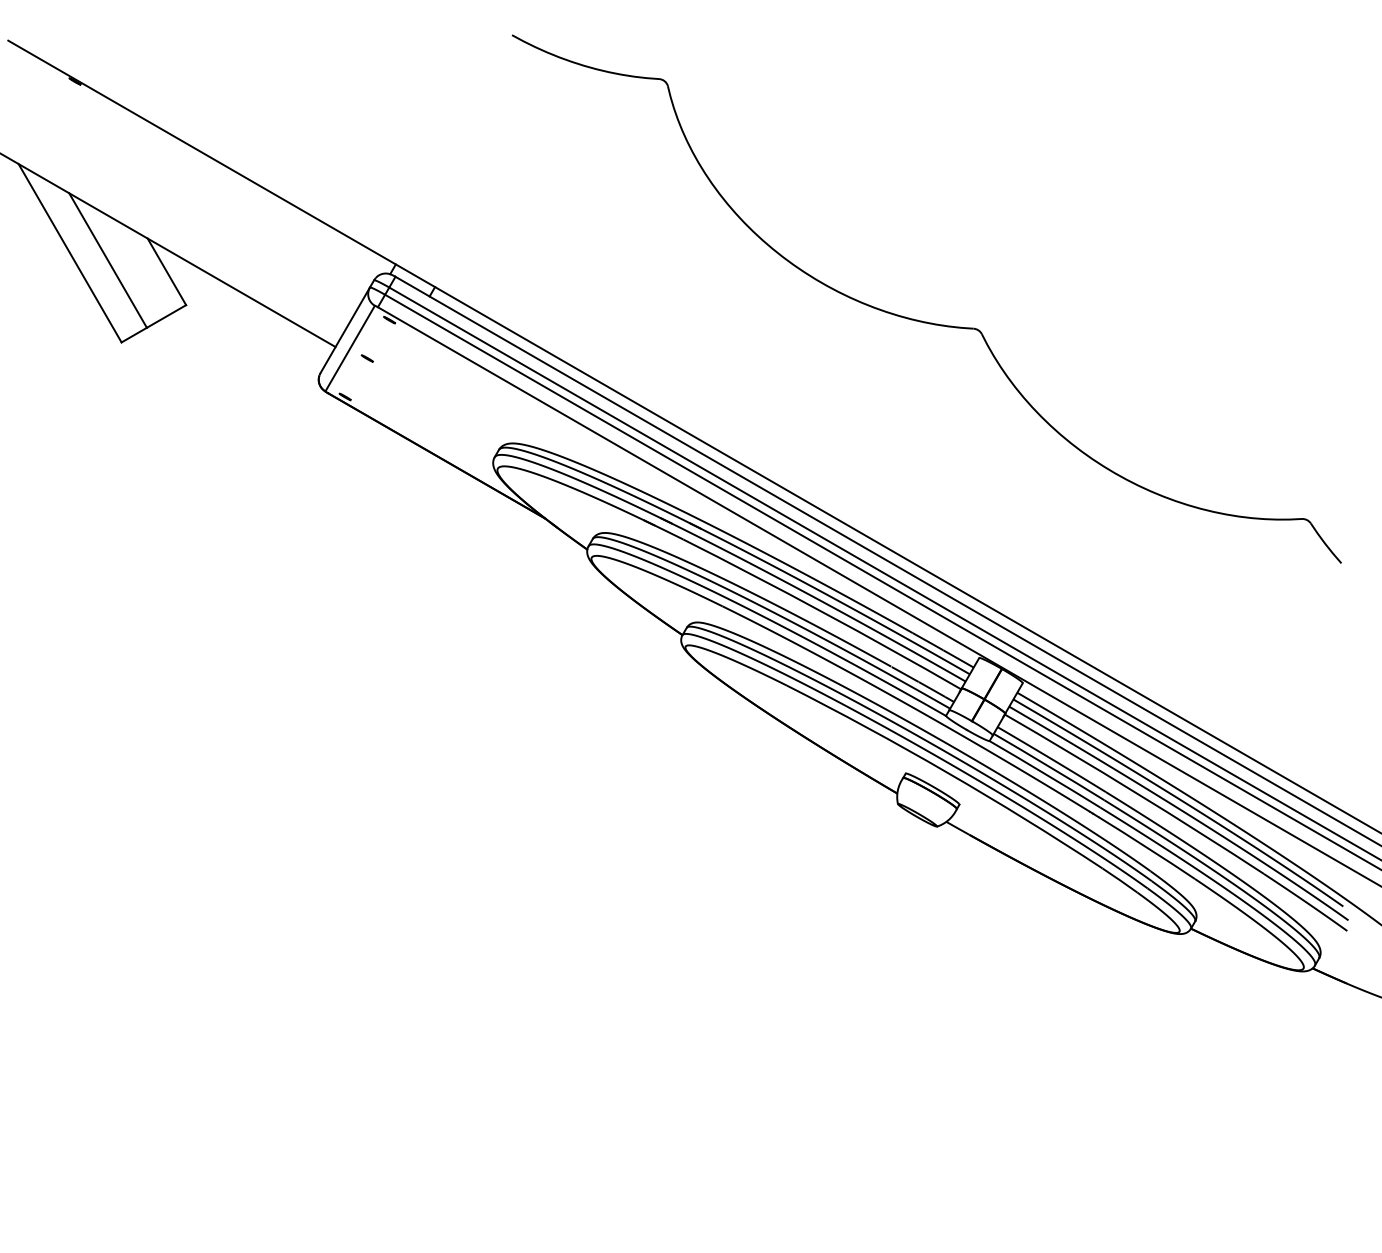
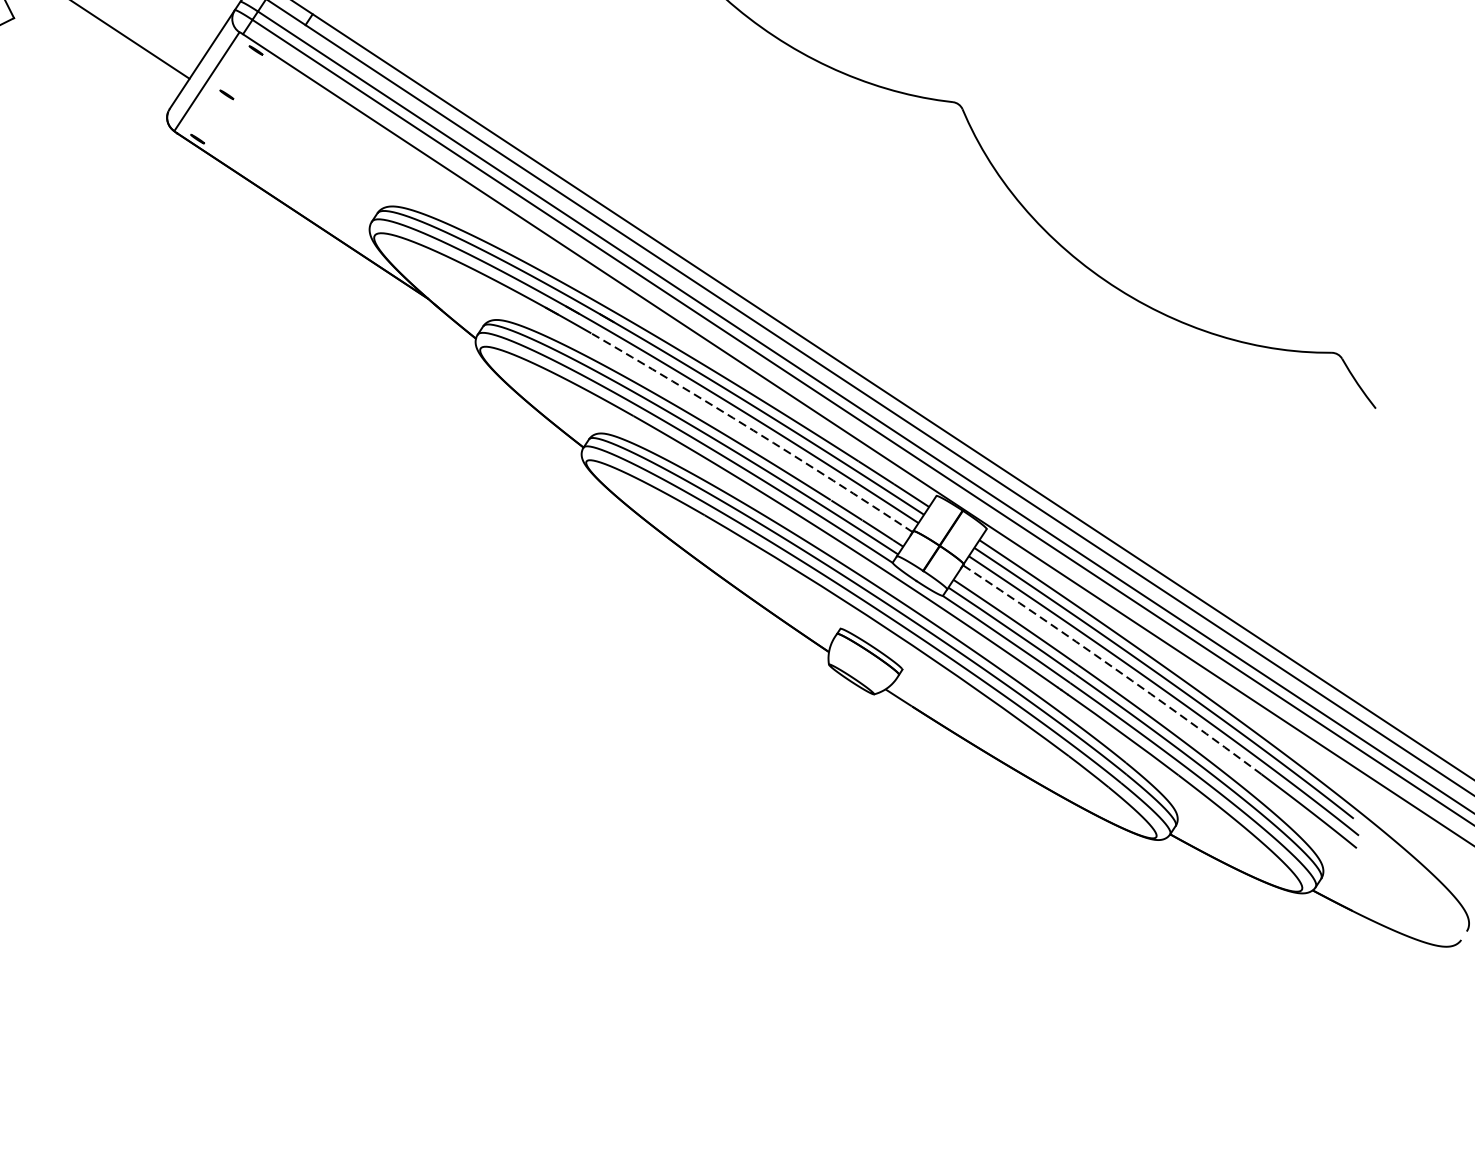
arc: (823, 612) -> (753, 430), solid -> dashed
arc: (1135, 792) -> (1113, 667), solid -> dashed

